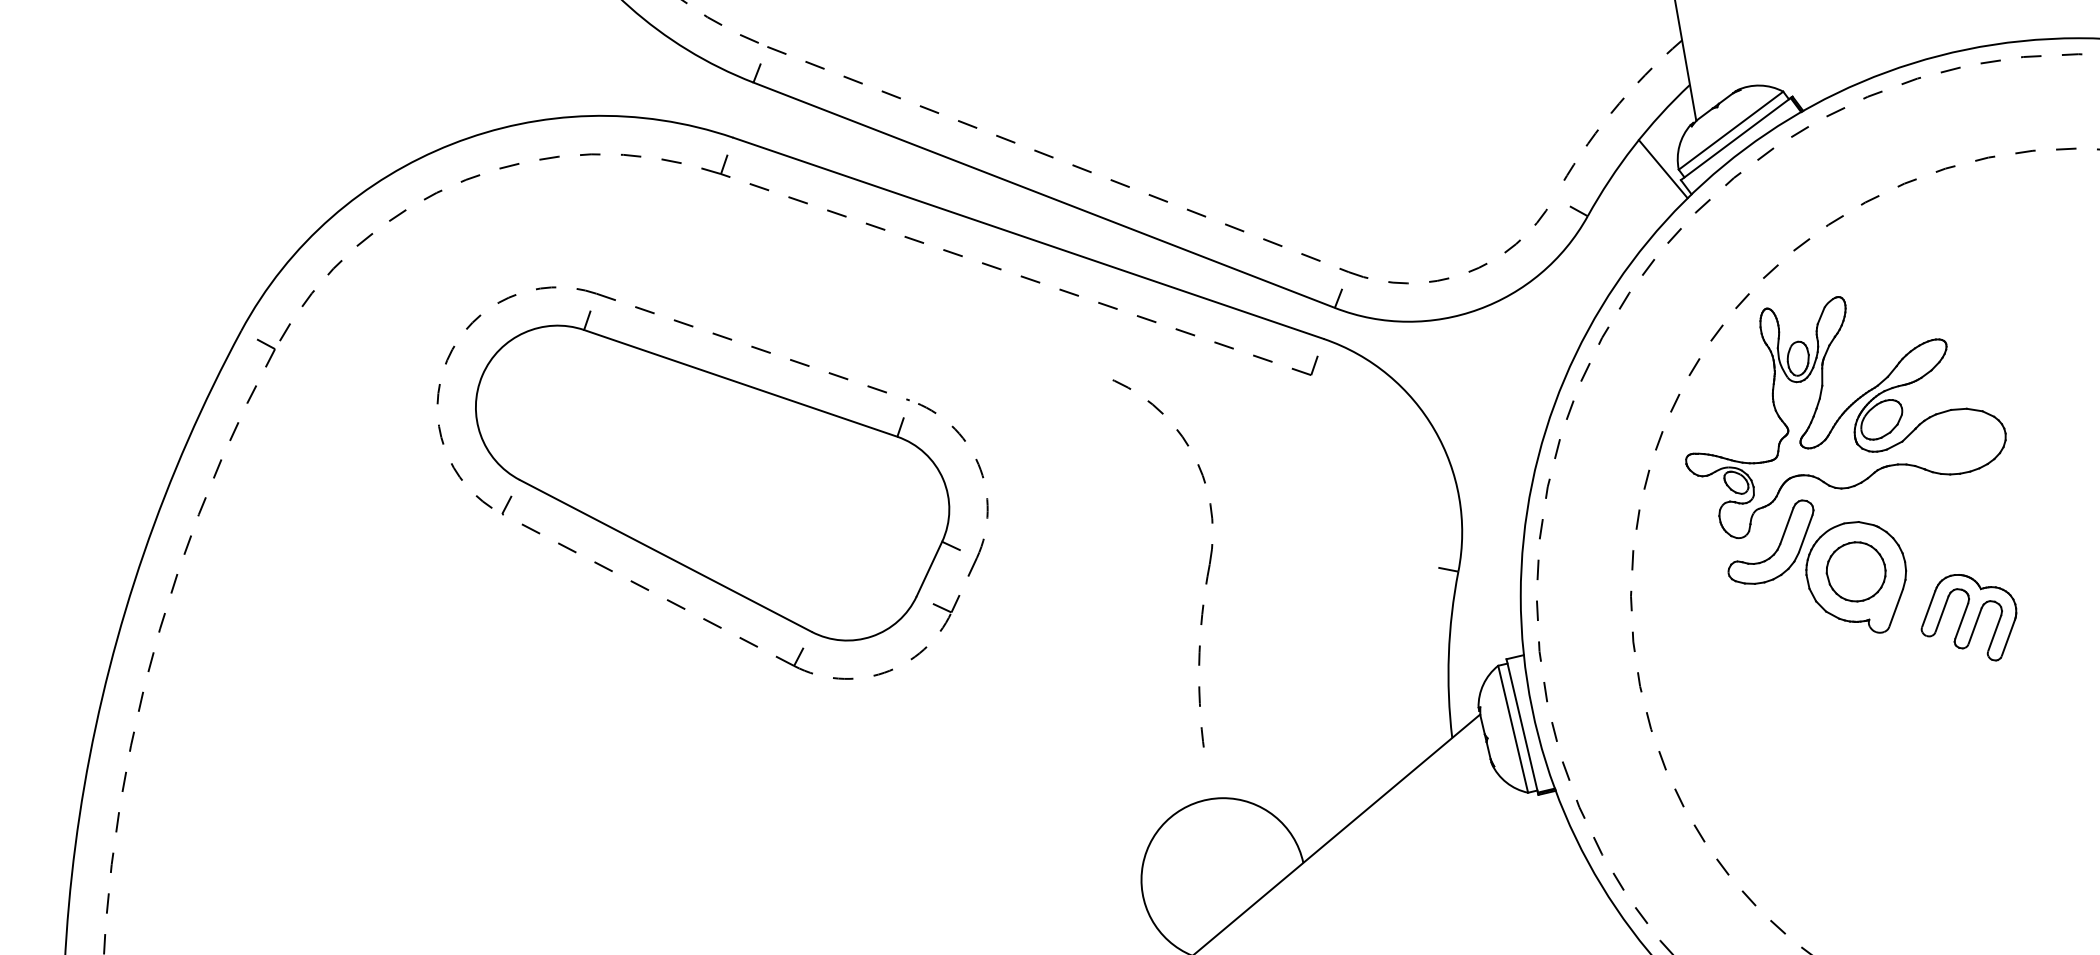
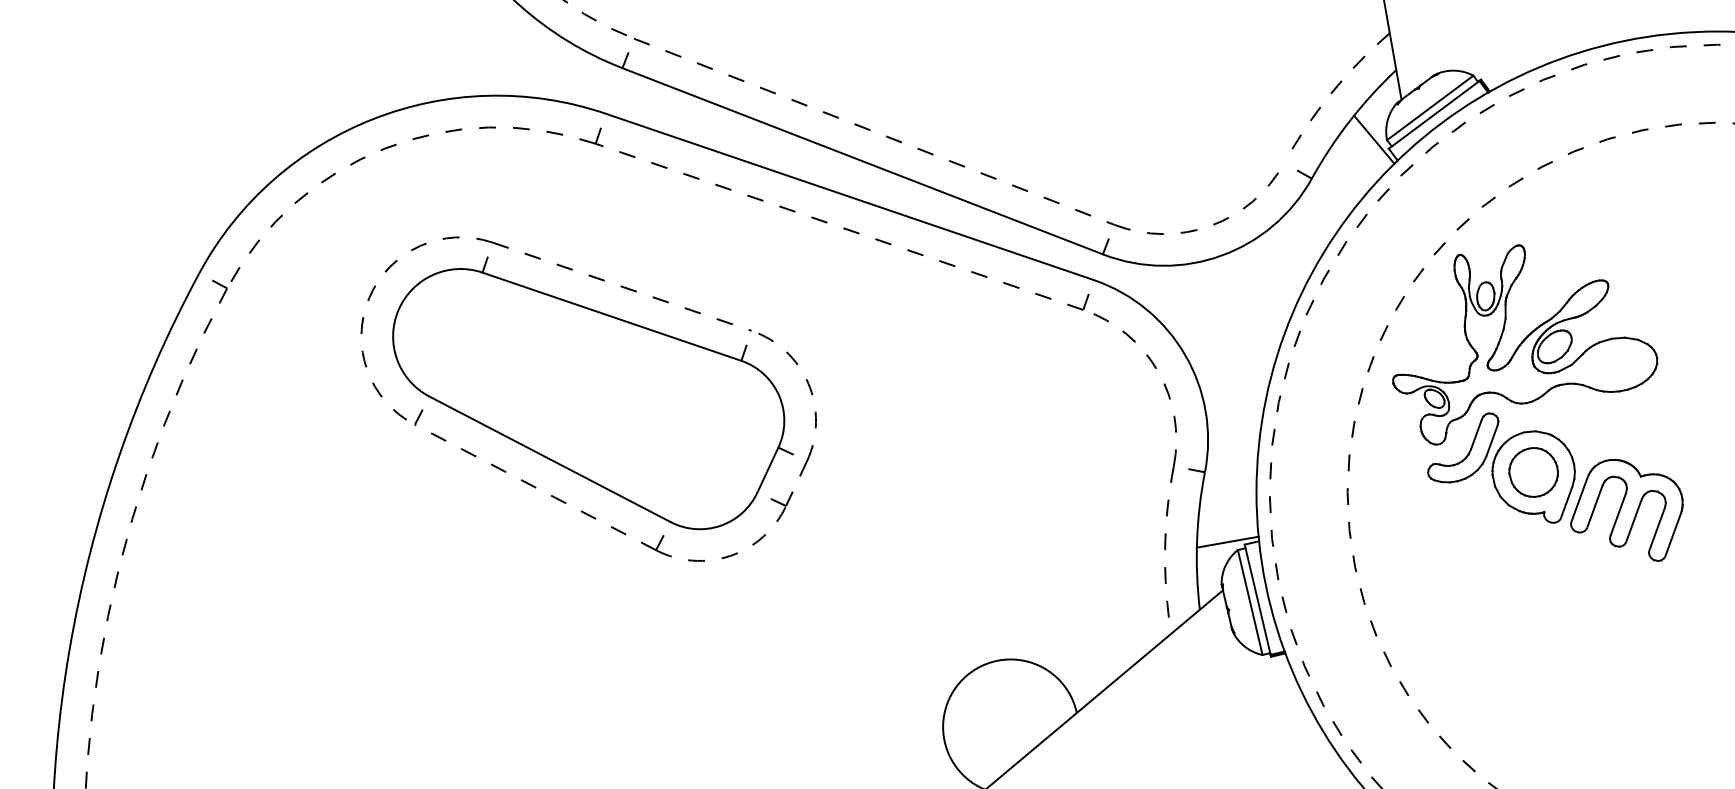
part: (1207, 569) -> (1171, 470), moved
part: (1968, 617) -> (1626, 510), size x1.43
line: (1485, 655) -> (1227, 541), added

